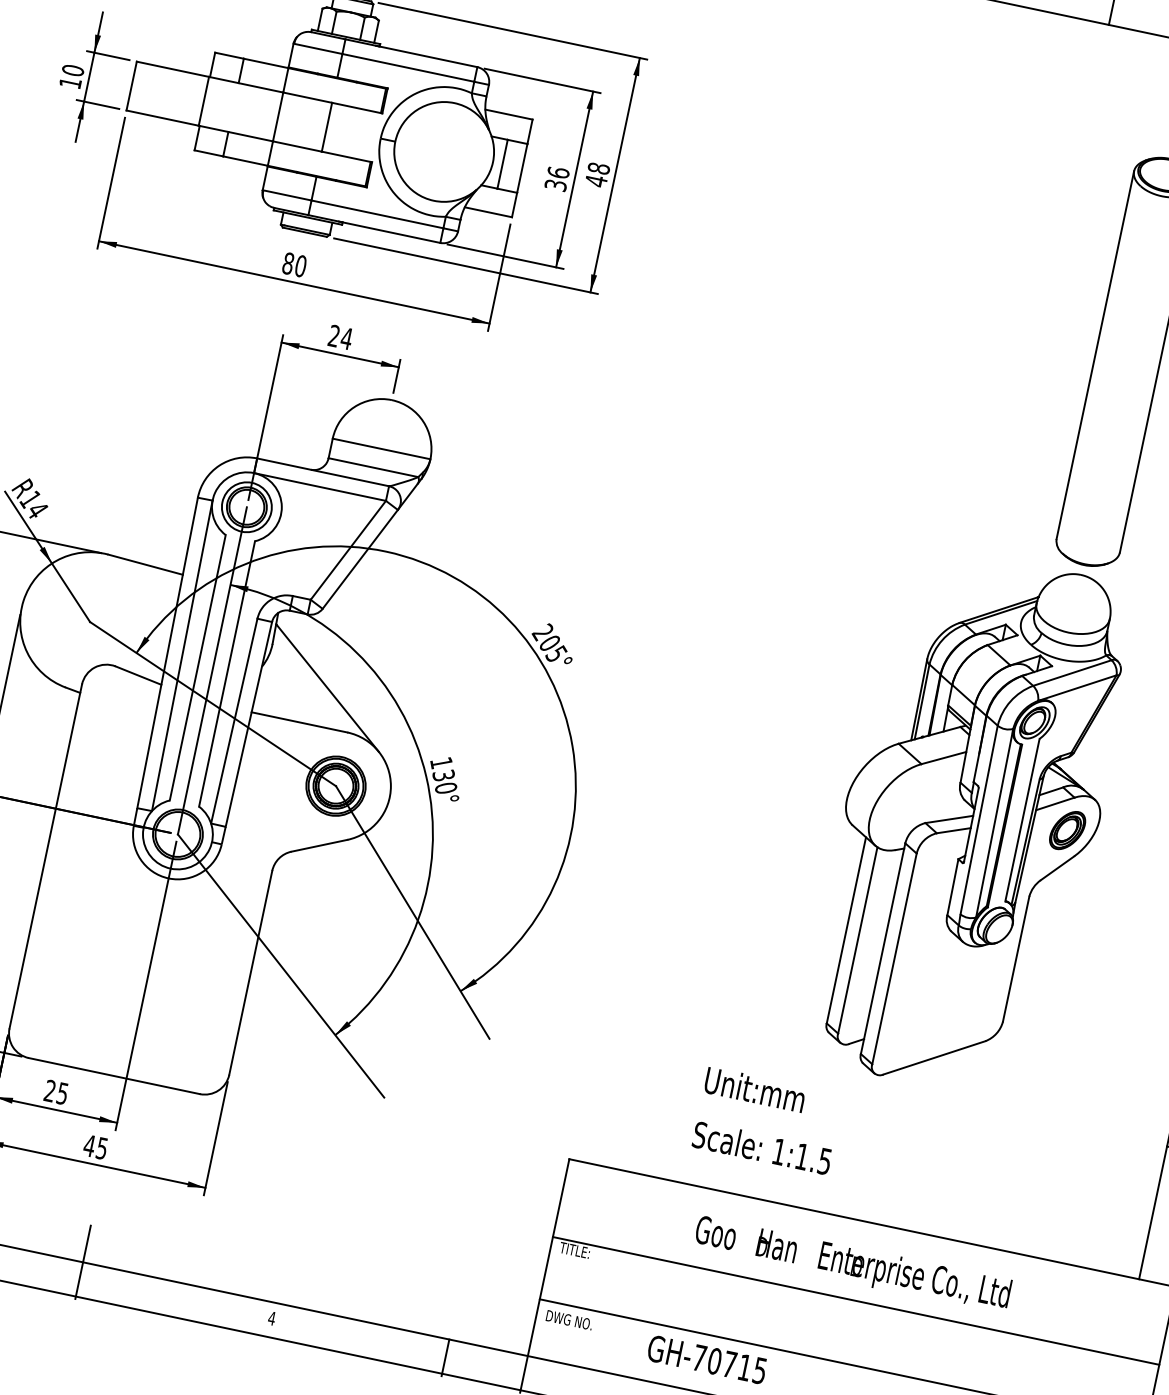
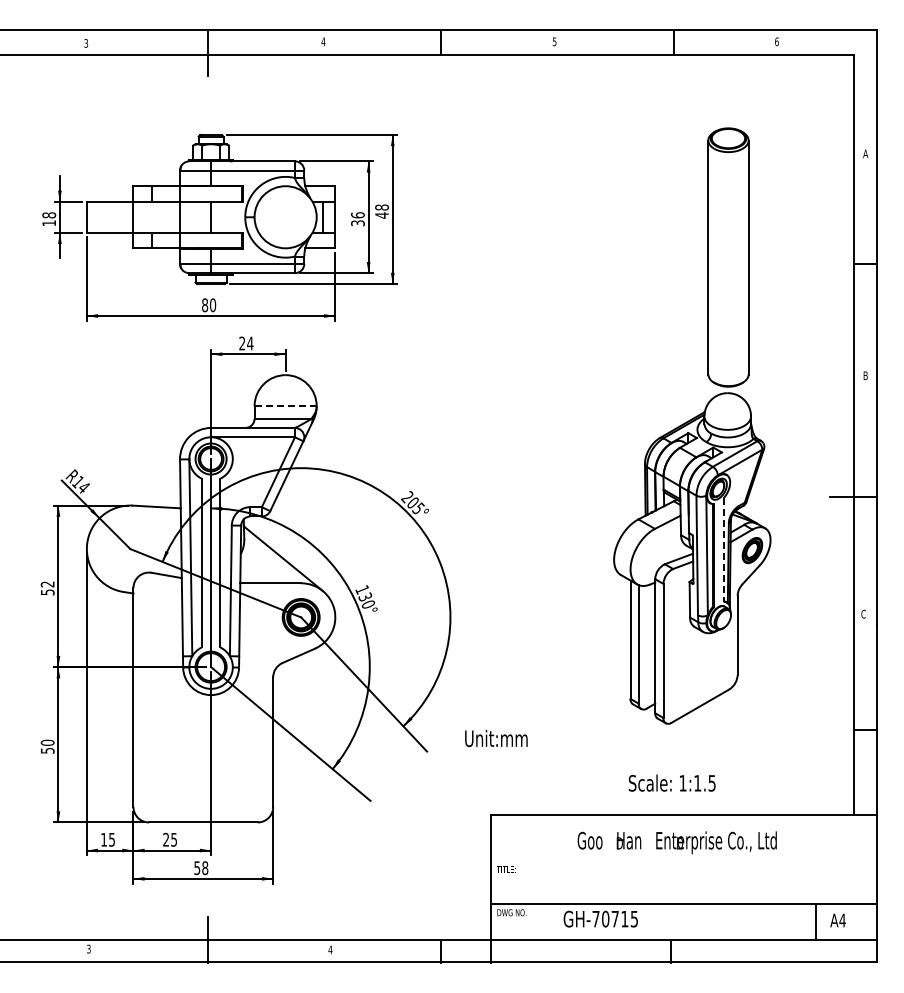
text: (71, 70) -> (48, 215), 10 -> 18
line: (382, 449) -> (286, 406), solid -> dashed
line: (1022, 820) -> (723, 550), solid -> dashed
text: (755, 1089) -> (496, 738), moved
text: (761, 1146) -> (671, 782), moved
text: (96, 1147) -> (201, 868), 45 -> 58
line: (855, 1301) -> (683, 864), removed

